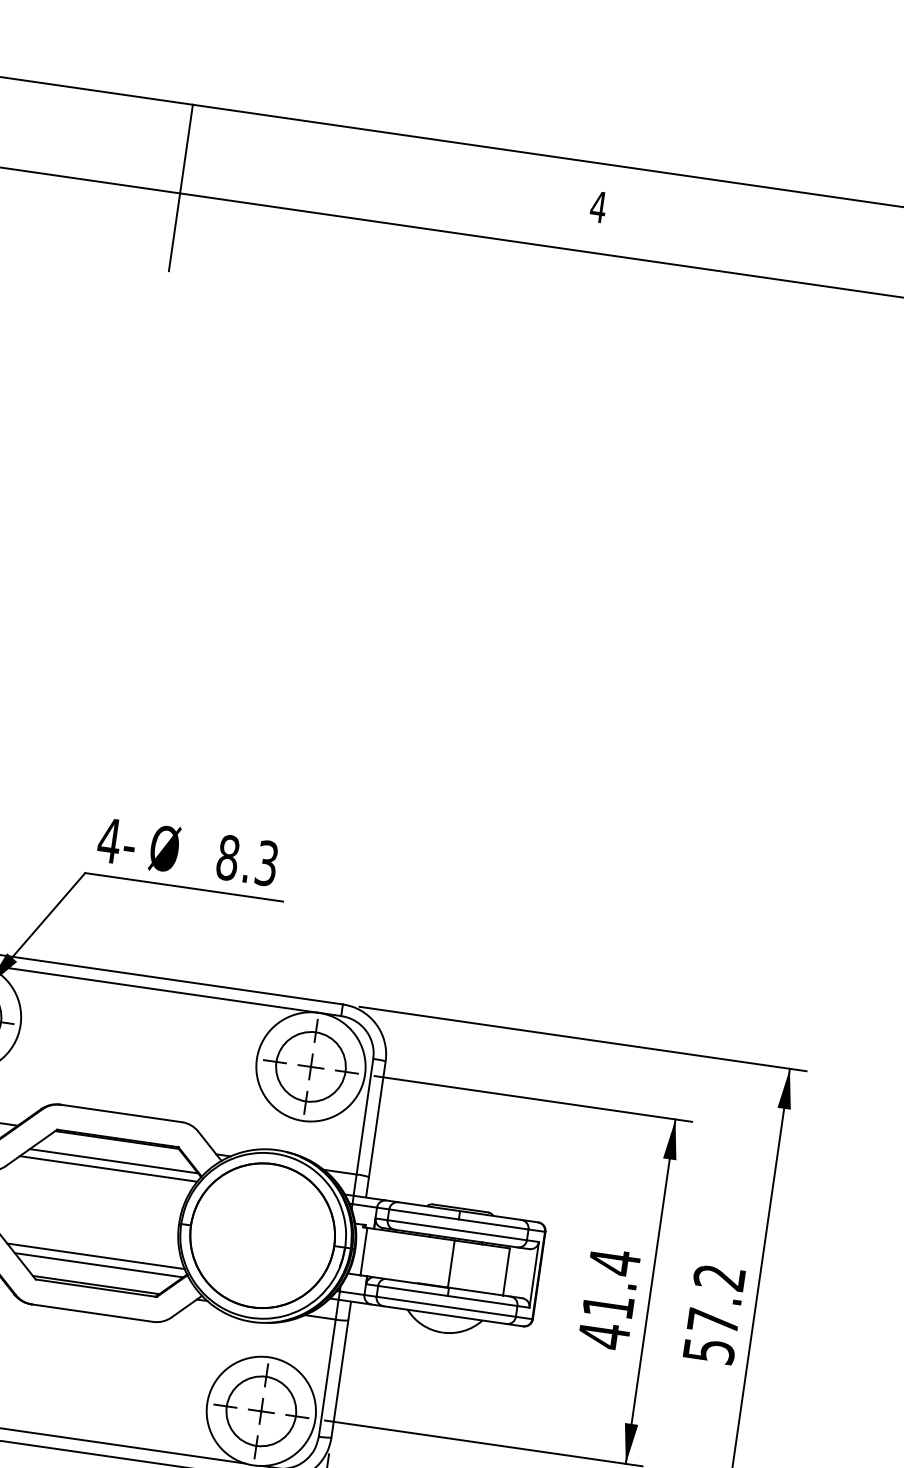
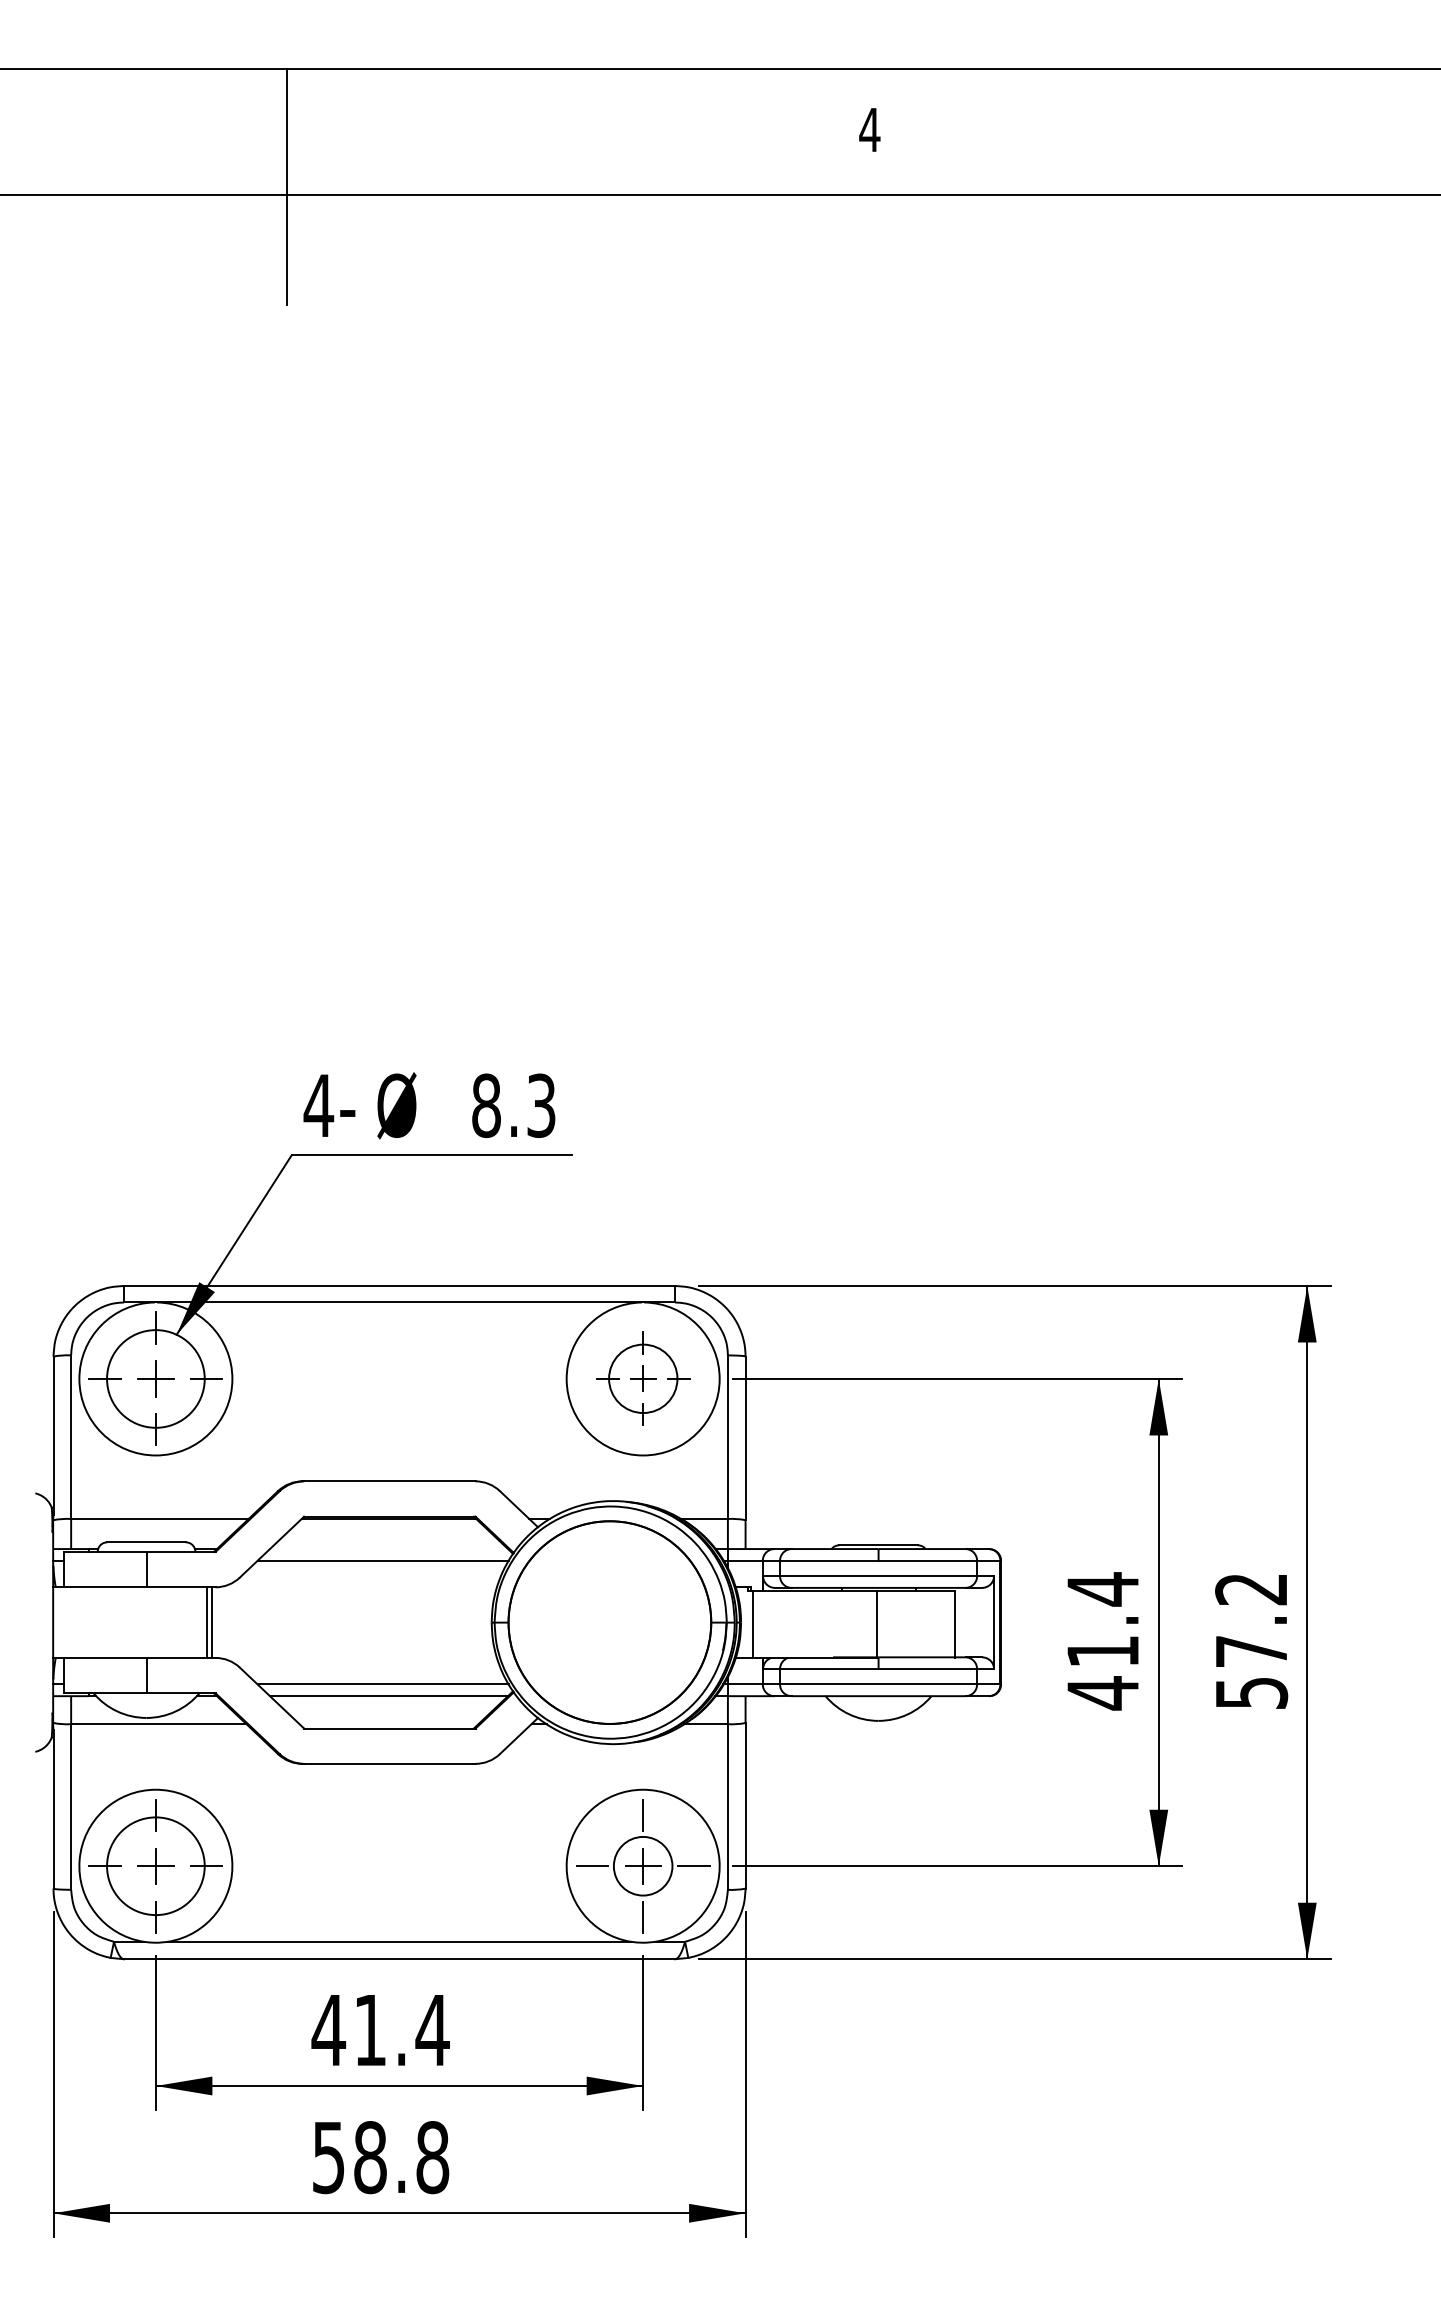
part: (311, 1066) -> (643, 1378), size x0.7
line: (113, 1161) -> (388, 1549), removed
line: (95, 1285) -> (388, 1724), removed
circle: (261, 1411) -> (643, 1866), size x0.6

